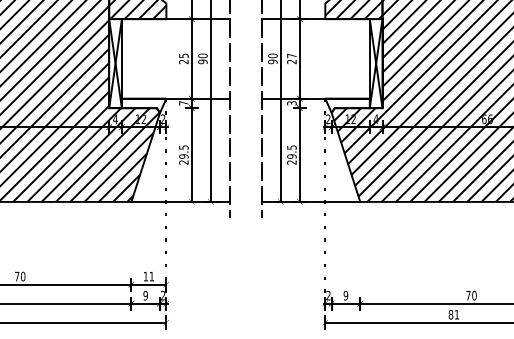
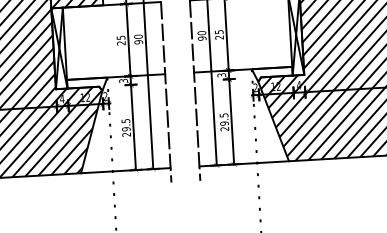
text: (291, 55) -> (218, 31), 27 -> 25
text: (183, 103) -> (123, 81), 7 -> 3

